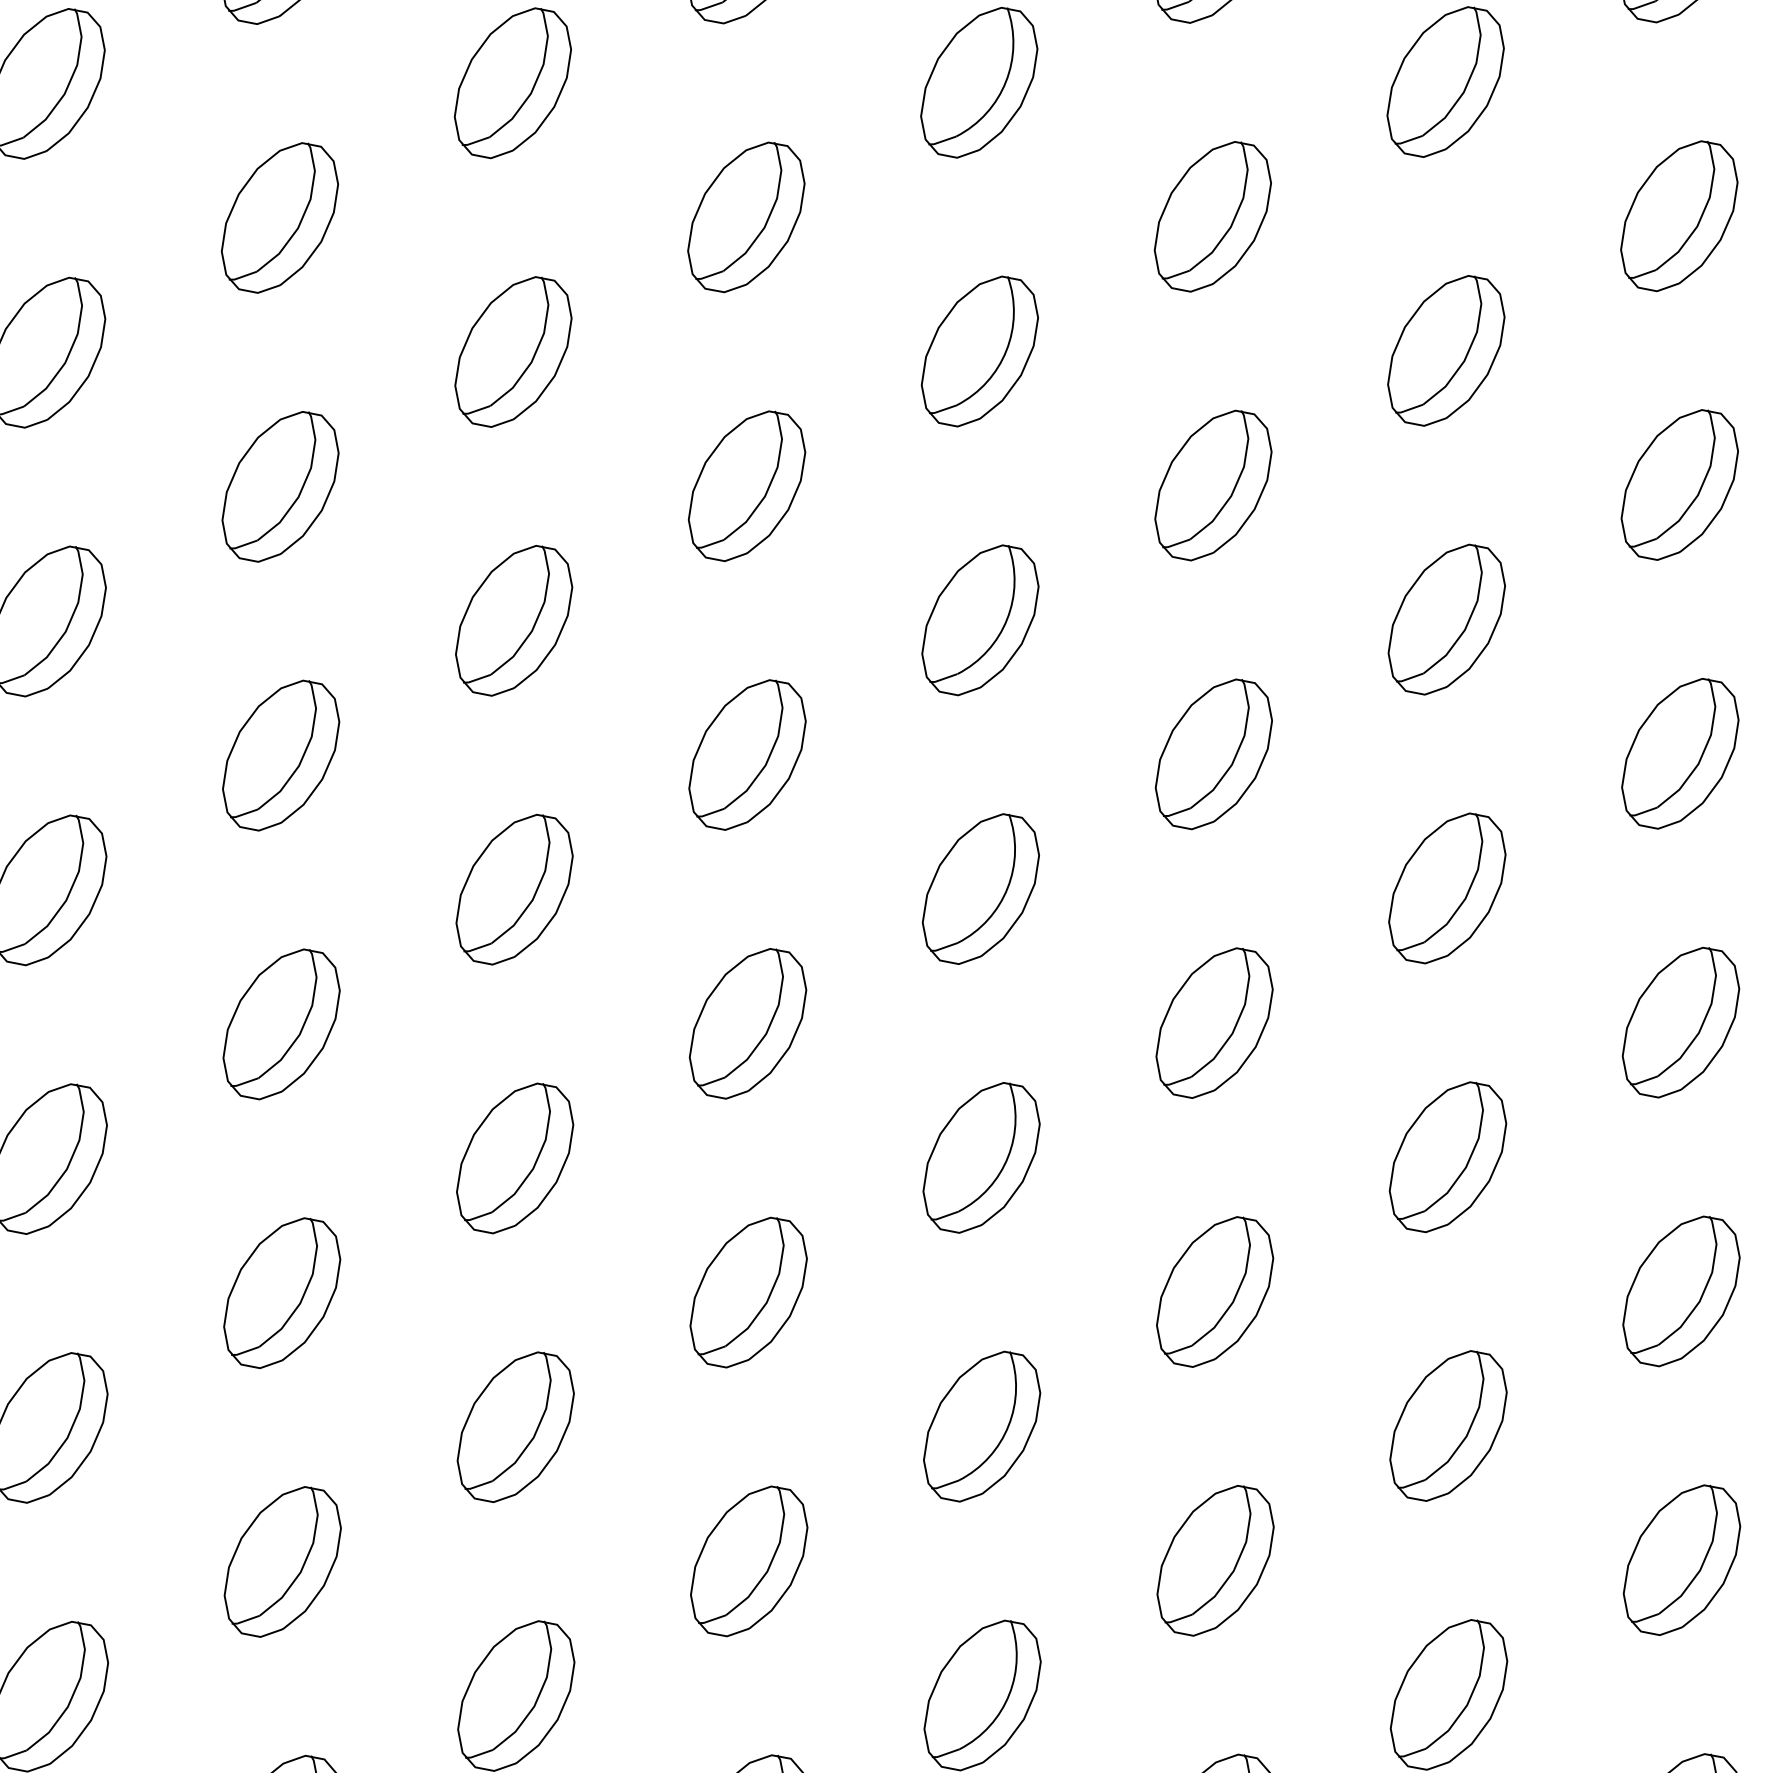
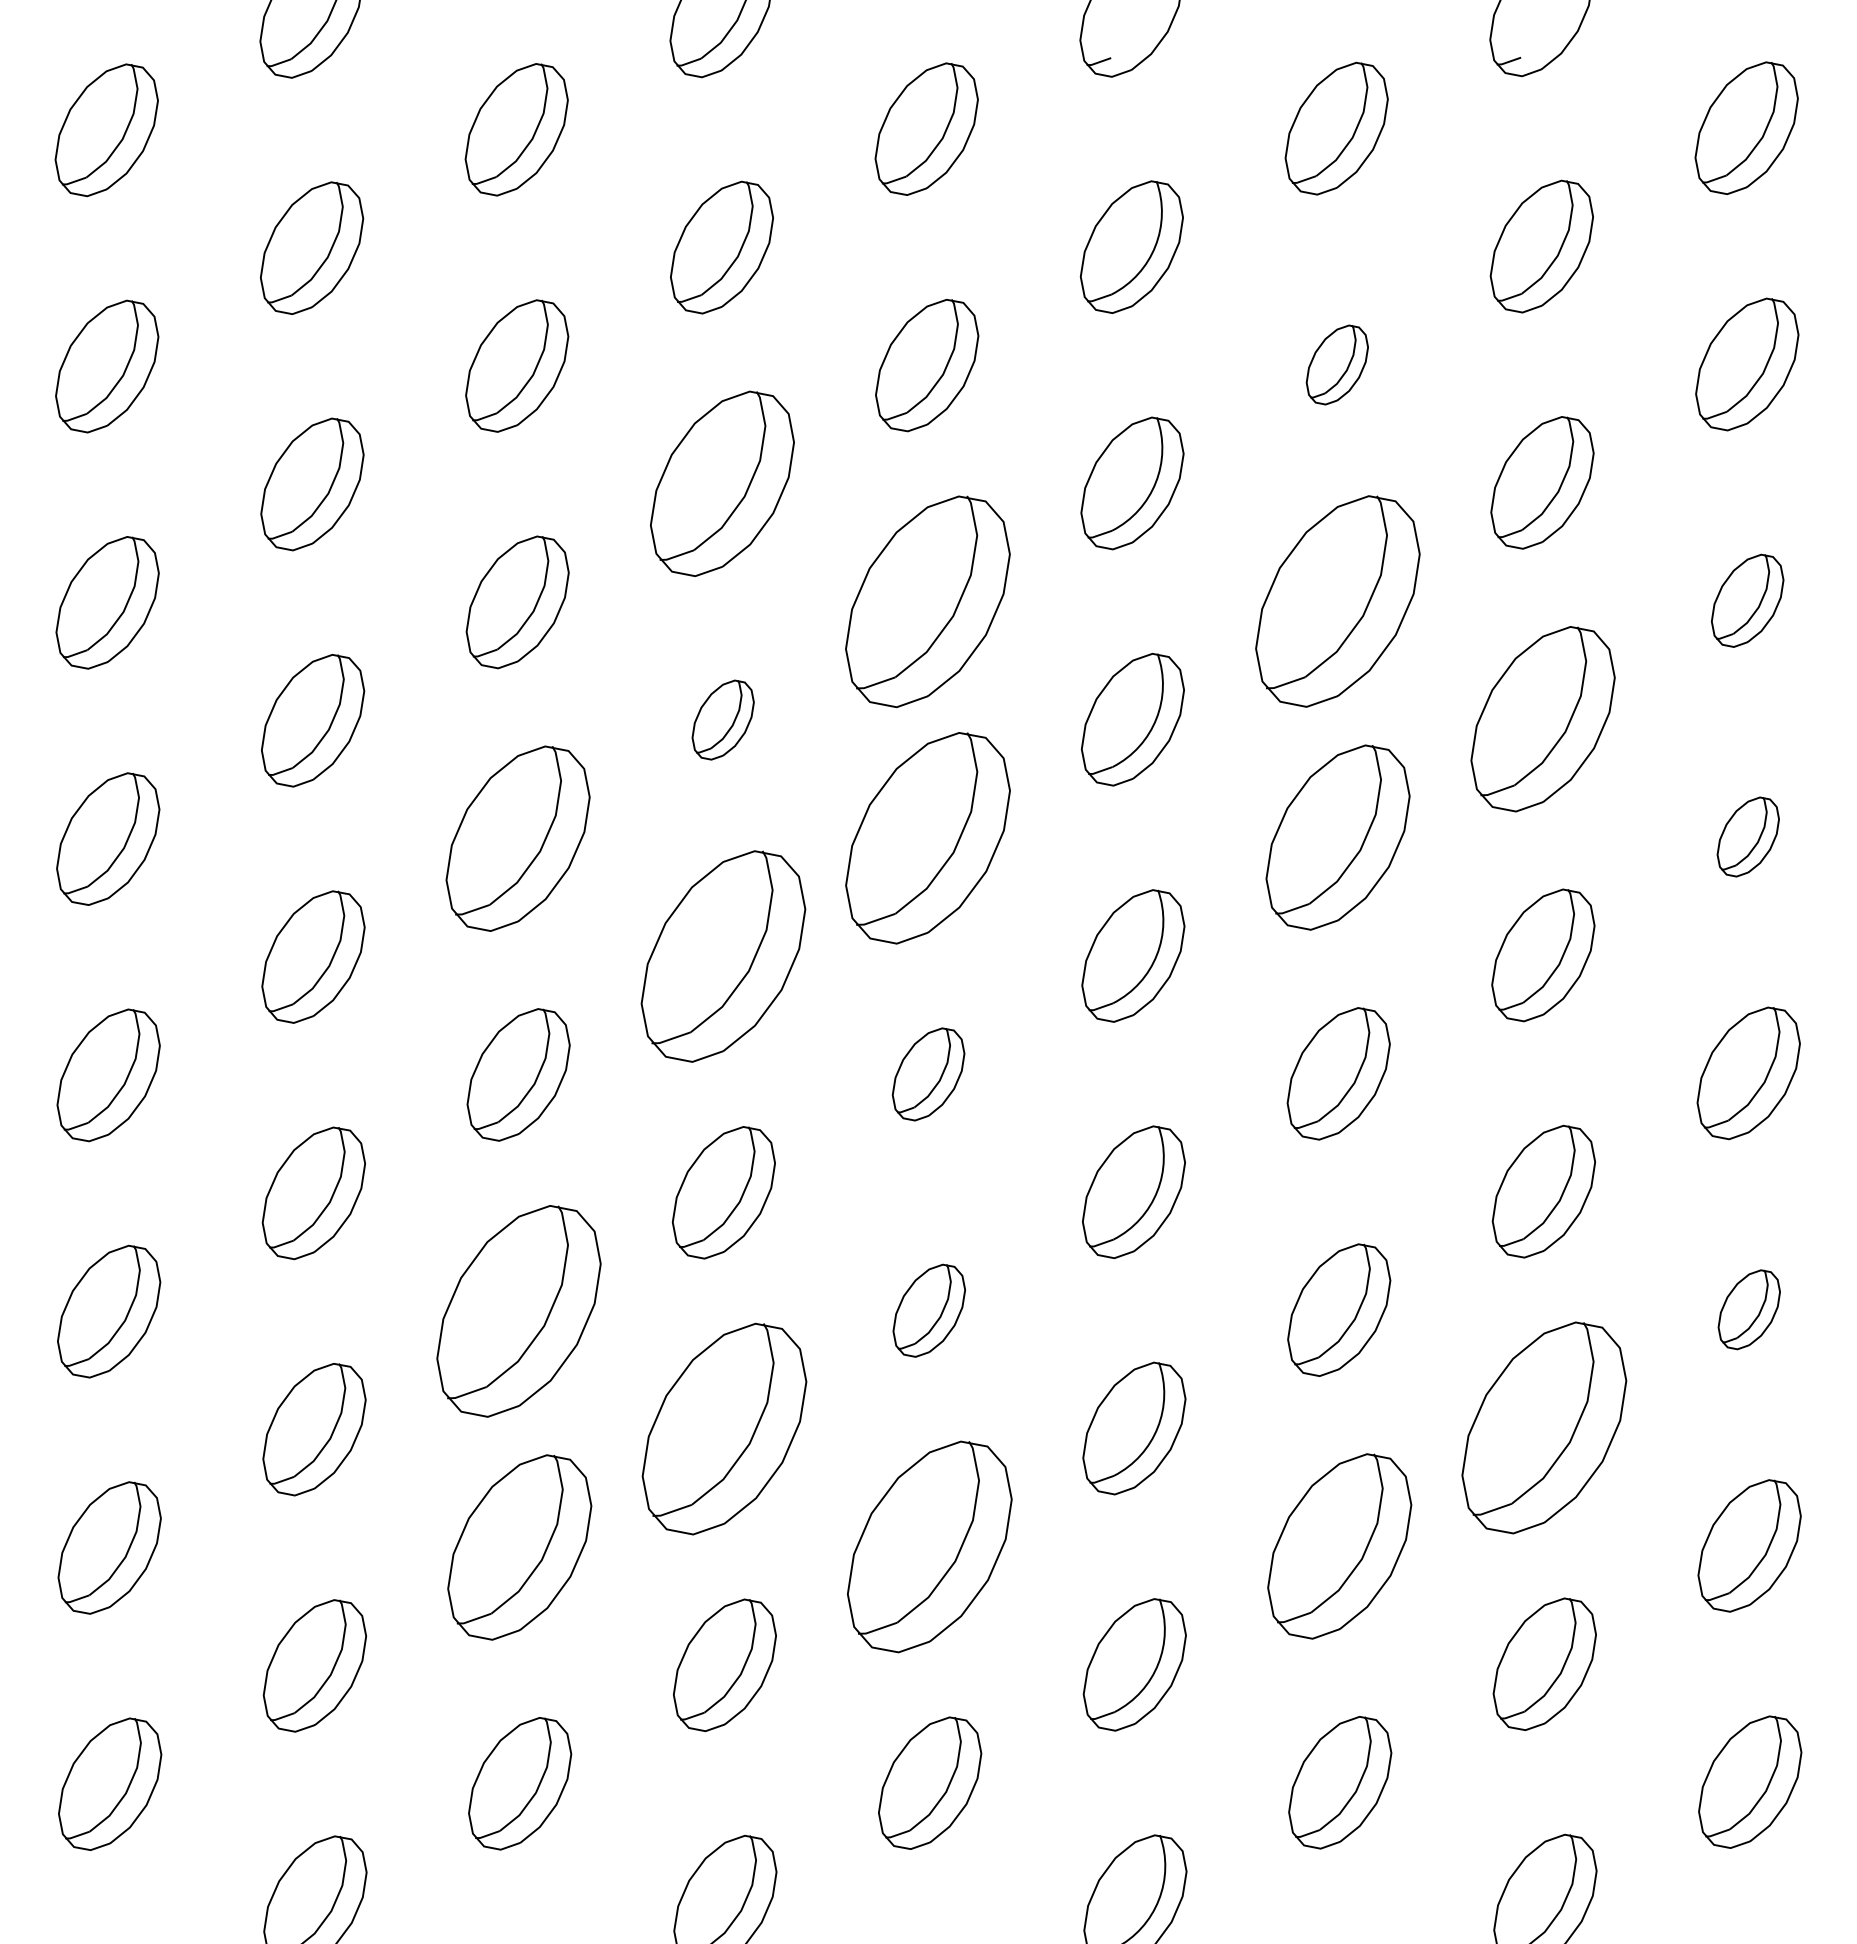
part: (1213, 216) -> (1337, 364), size x0.6
part: (513, 351) -> (722, 483), size x1.4
part: (1213, 484) -> (1337, 600), size x1.6
part: (1679, 484) -> (1747, 600), size x0.7
part: (746, 485) -> (927, 601), size x1.6
part: (1446, 618) -> (1542, 718), size x1.4
part: (514, 620) -> (723, 719), size x0.6
part: (1680, 753) -> (1748, 836), size x0.6
part: (747, 754) -> (928, 837), size x1.6
part: (1214, 754) -> (1338, 837), size x1.4
part: (281, 755) -> (518, 838), size x1.4
part: (514, 889) -> (723, 956), size x1.6
part: (747, 1023) -> (928, 1074), size x0.7
part: (1681, 1291) -> (1749, 1309), size x0.6
part: (282, 1292) -> (519, 1310), size x1.6
part: (749, 1292) -> (929, 1310), size x0.7
part: (1448, 1425) -> (1544, 1427), size x1.6
part: (515, 1426) -> (724, 1428), size x1.6
part: (749, 1560) -> (929, 1546), size x1.6
part: (1215, 1560) -> (1339, 1546), size x1.4
part: (282, 1561) -> (519, 1547), size x1.4

